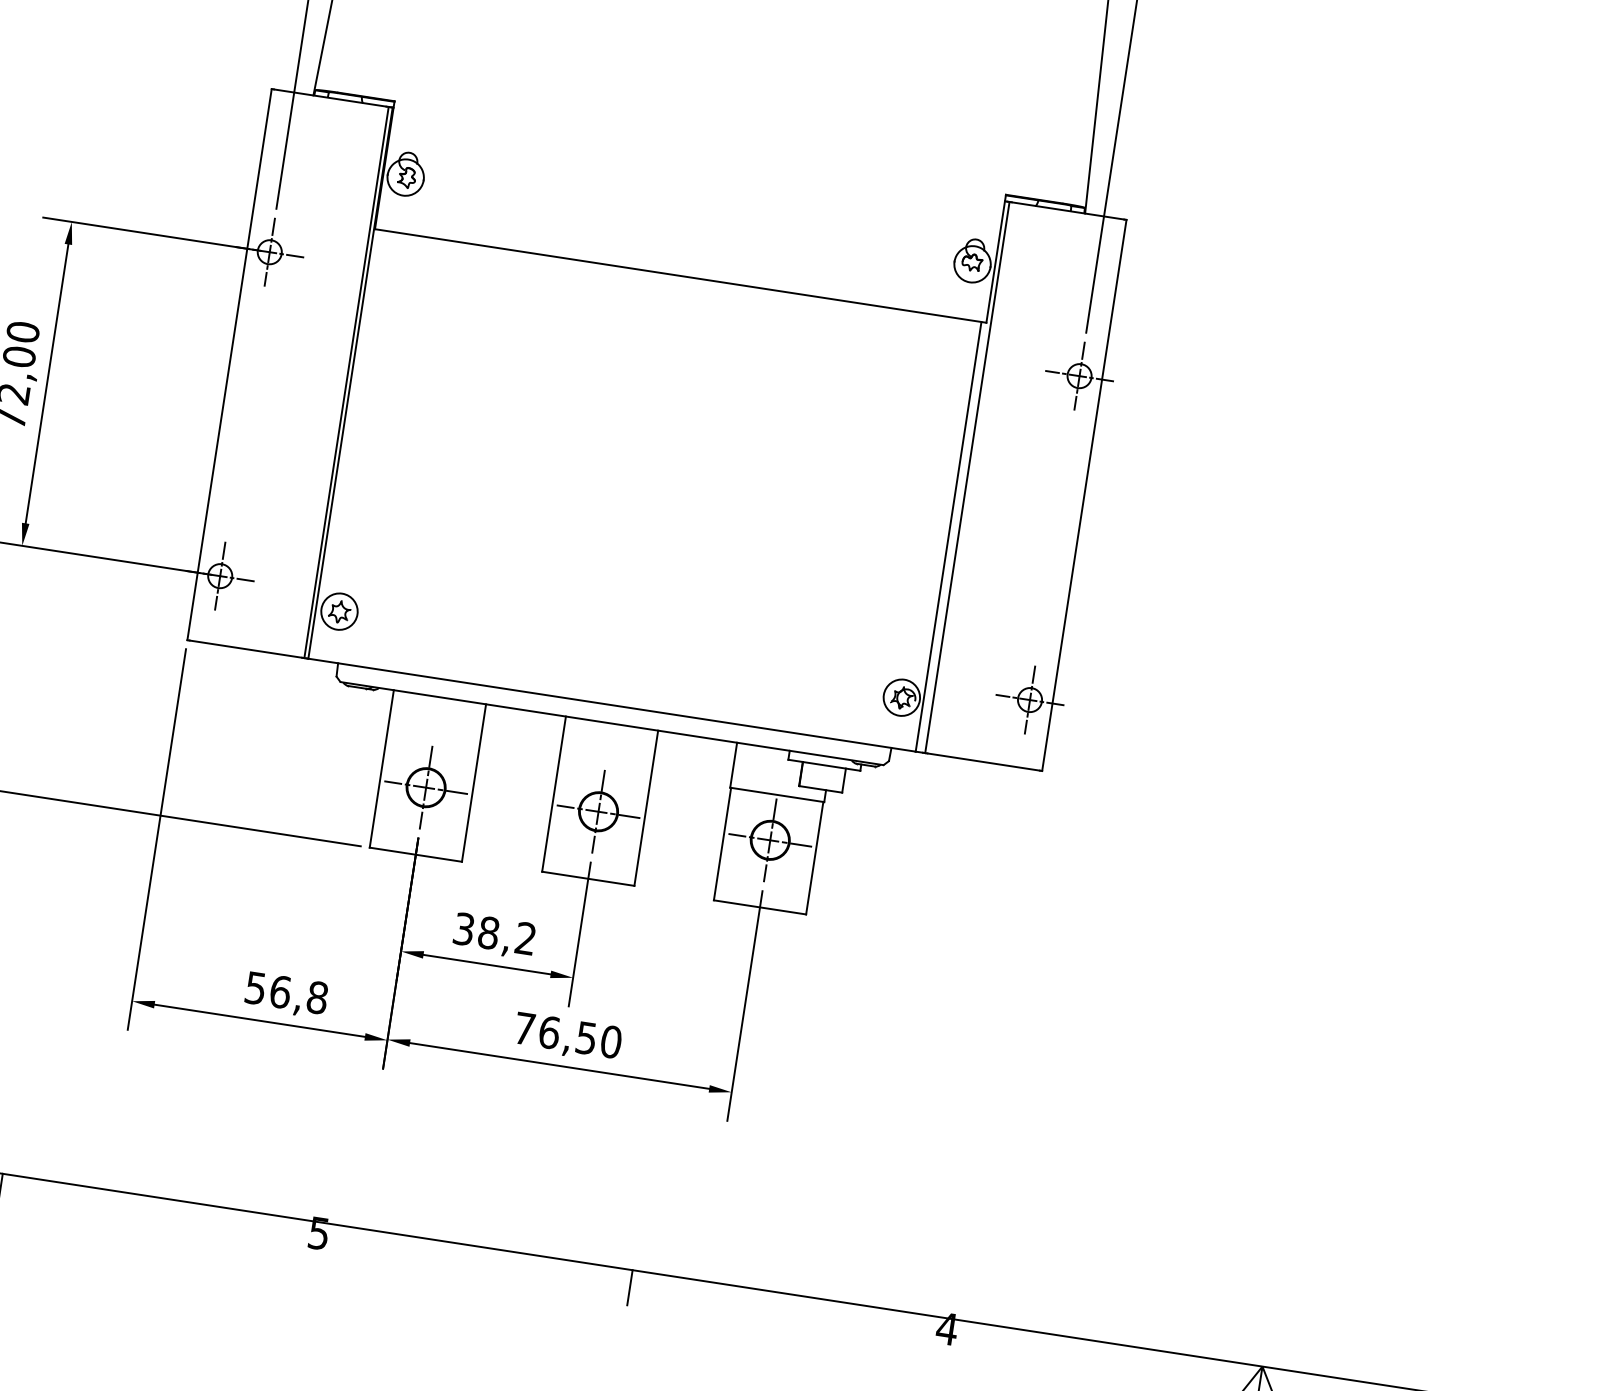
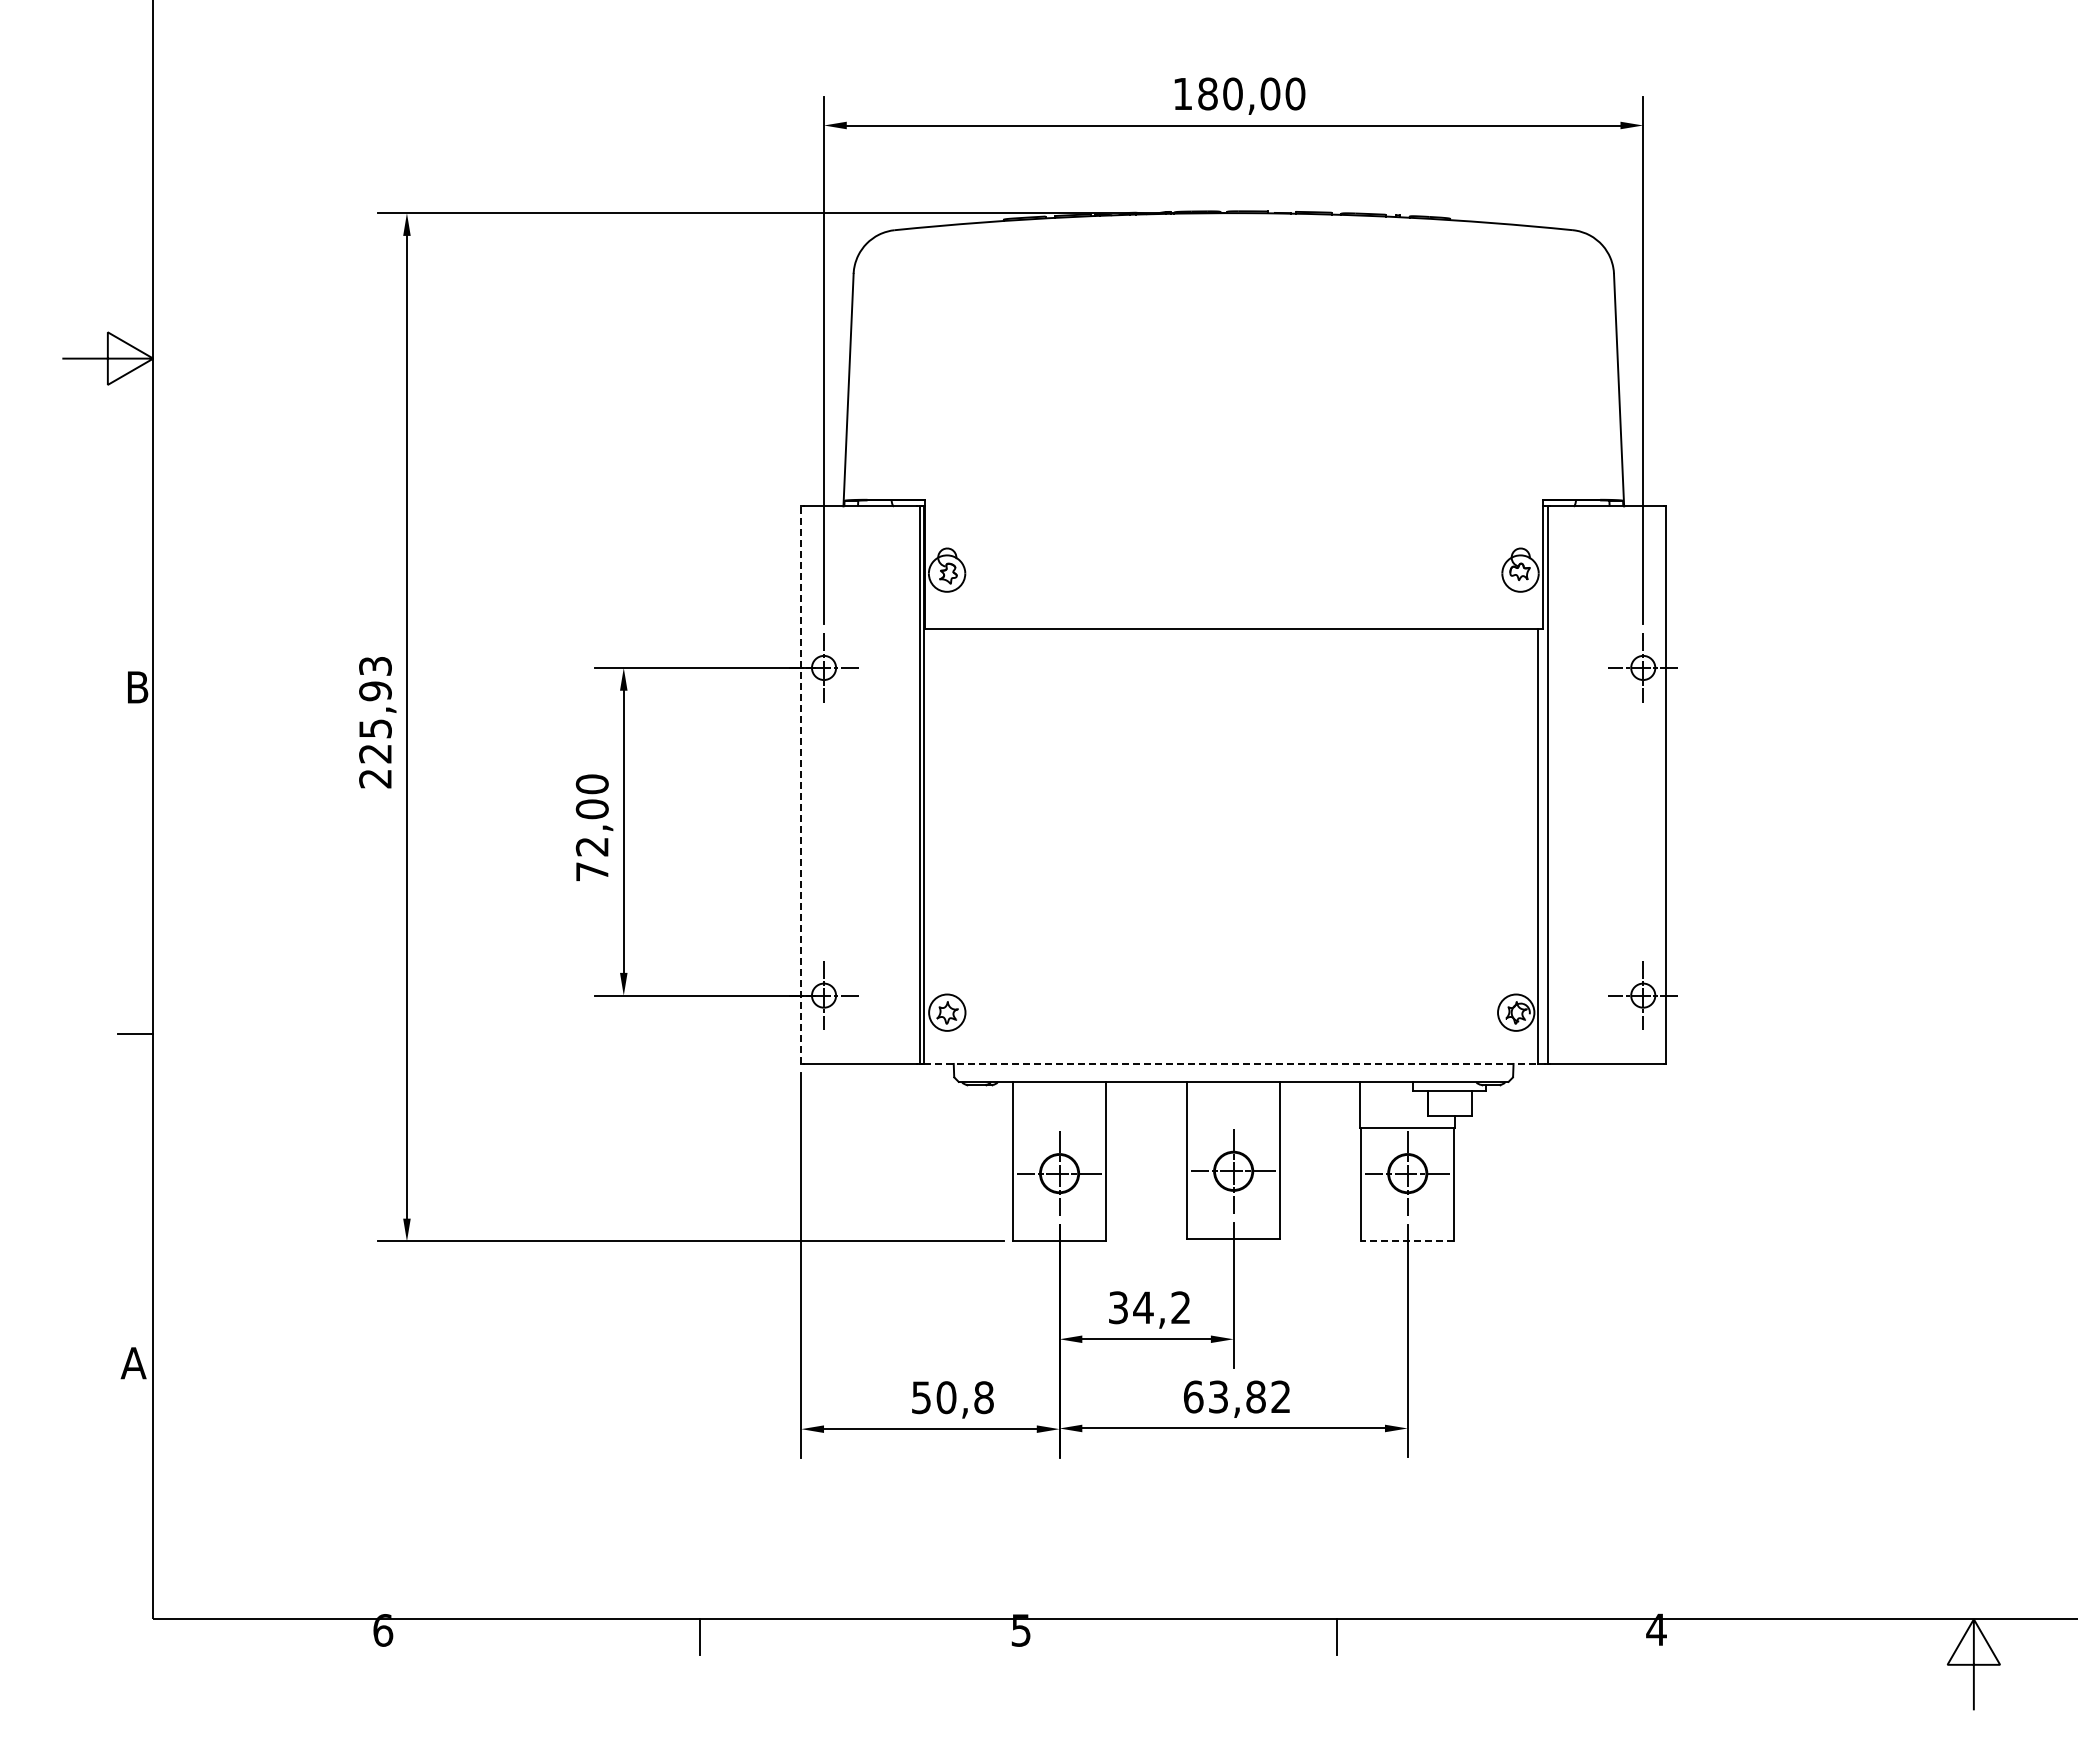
line: (229, 365) -> (801, 785), solid -> dashed
line: (612, 704) -> (1231, 1063), solid -> dashed
line: (759, 907) -> (1407, 1241), solid -> dashed
text: (488, 932) -> (1143, 1307), 38,2 -> 34,2
text: (280, 991) -> (946, 1397), 56,8 -> 50,8
text: (567, 1034) -> (1236, 1396), 76,50 -> 63,82

